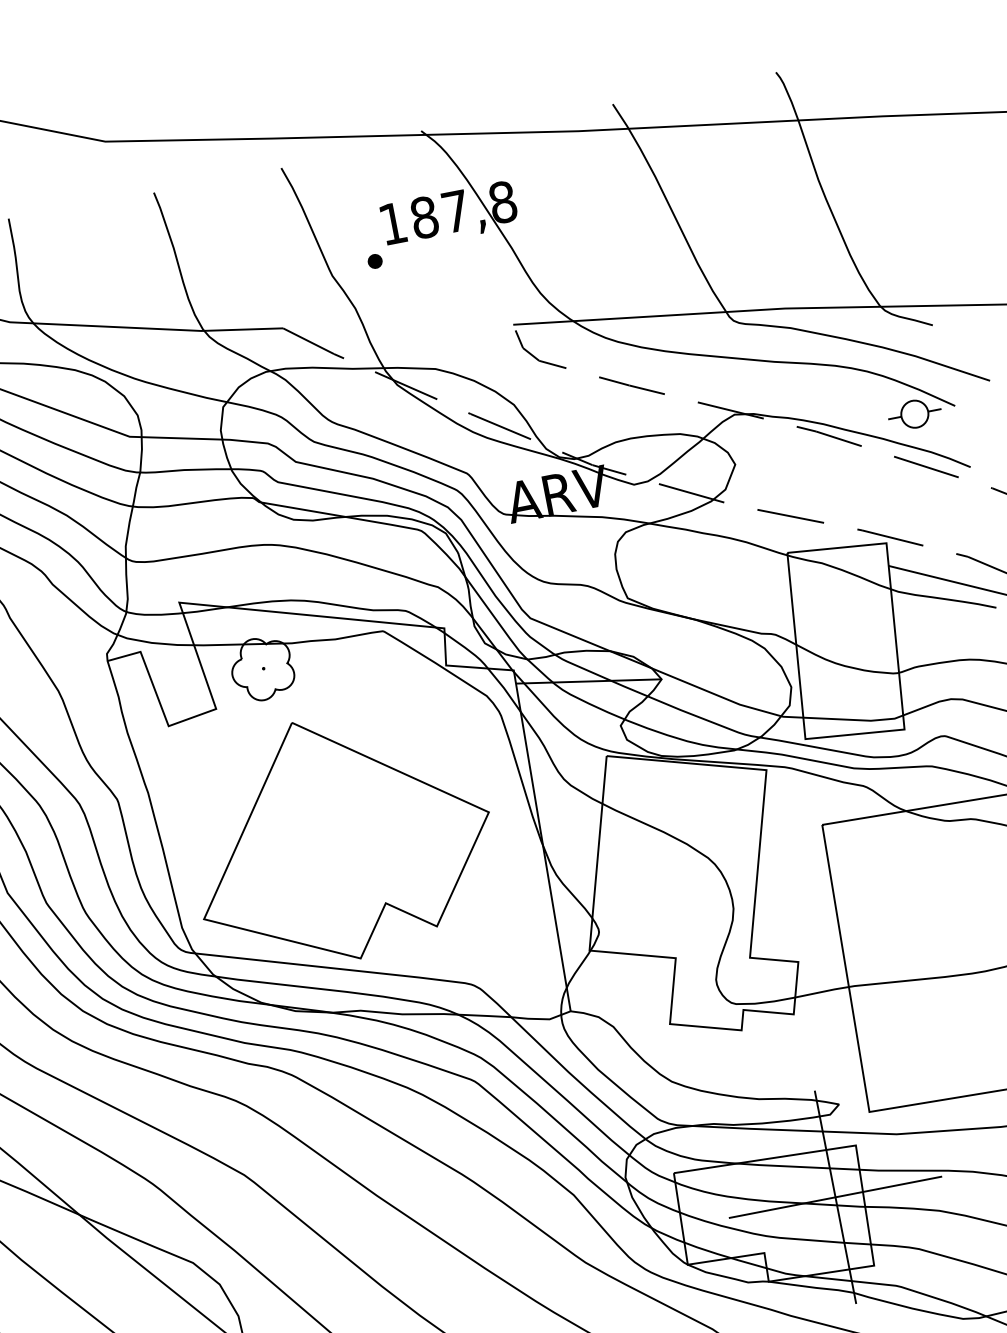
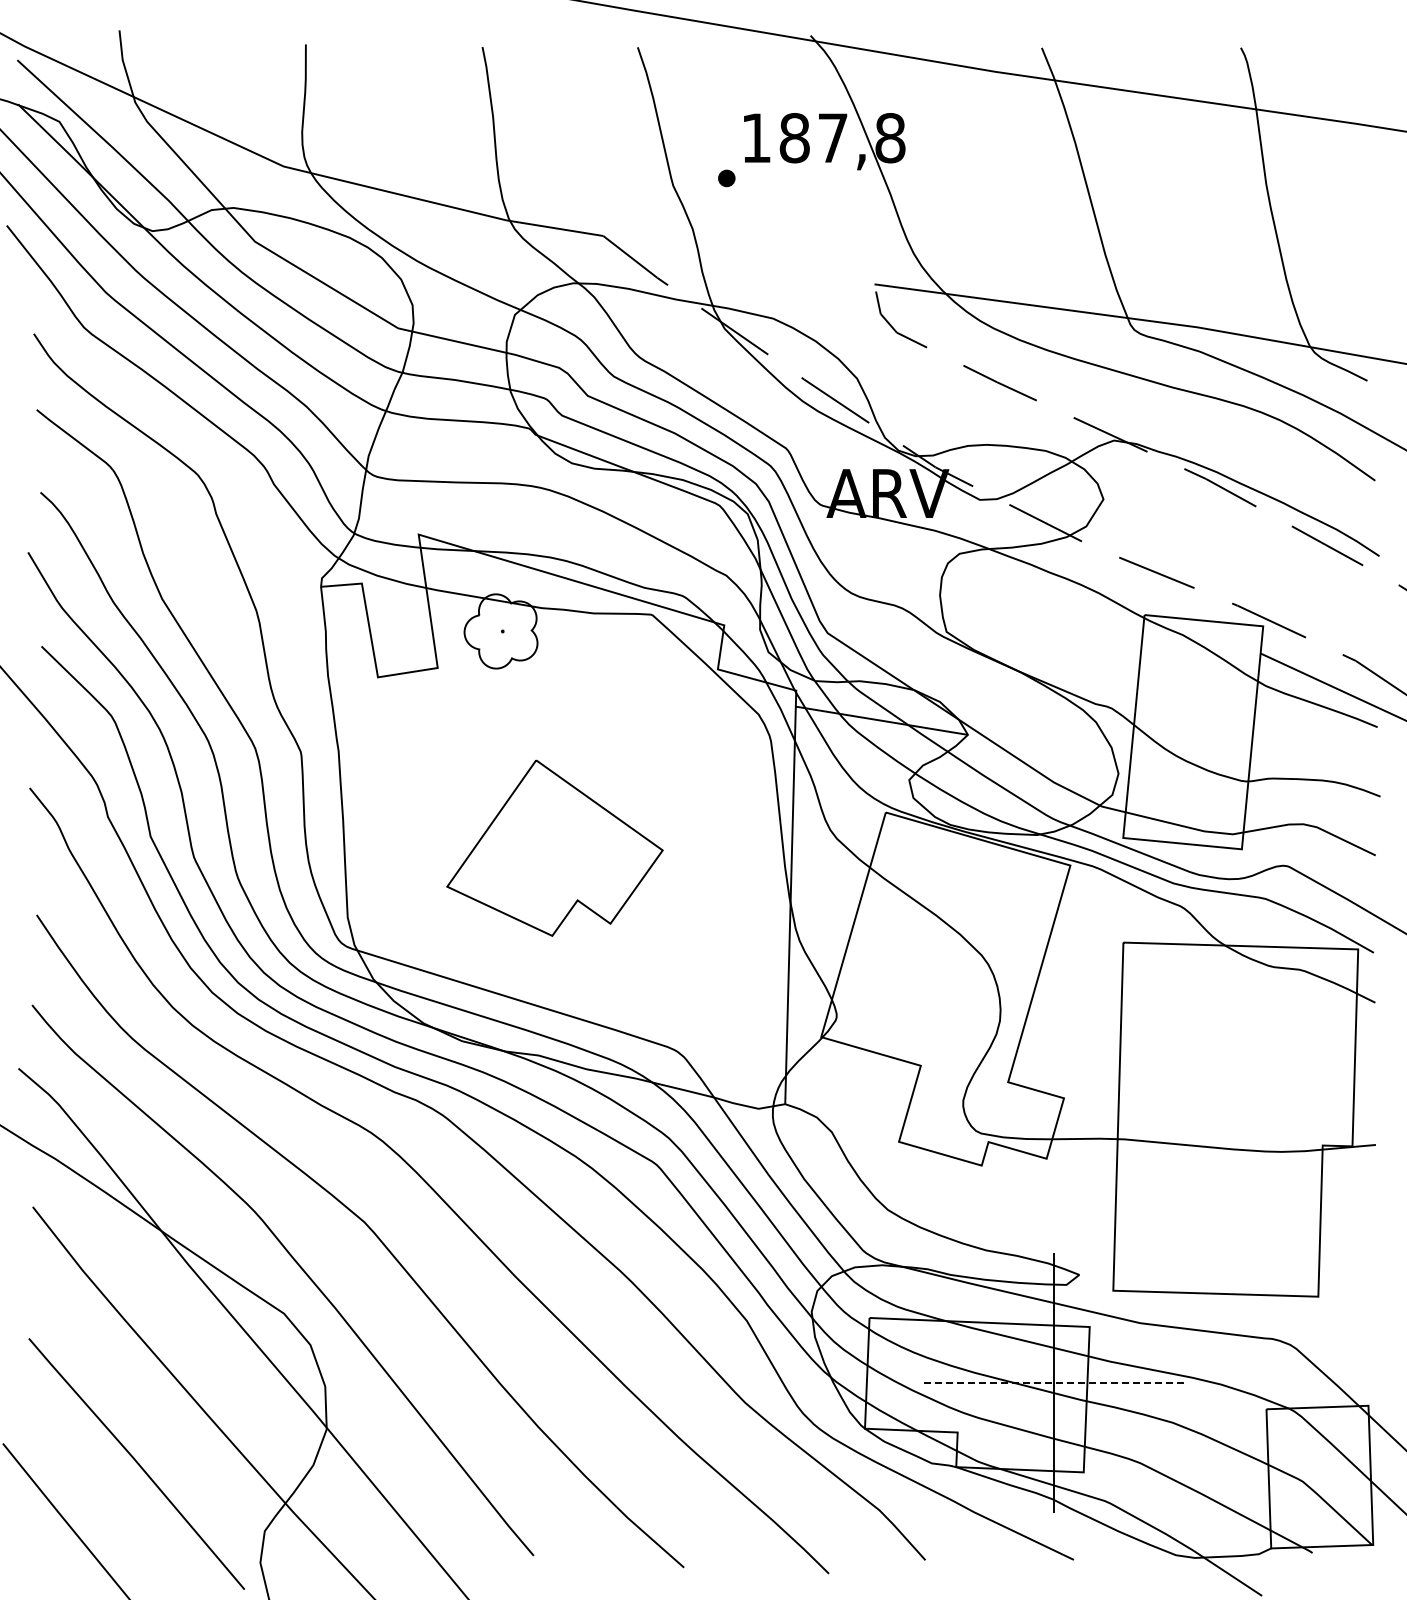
part: (915, 414) -> (1326, 481), removed
part: (340, 838) -> (554, 848), size x0.6
line: (835, 1197) -> (1053, 1383), solid -> dashed

